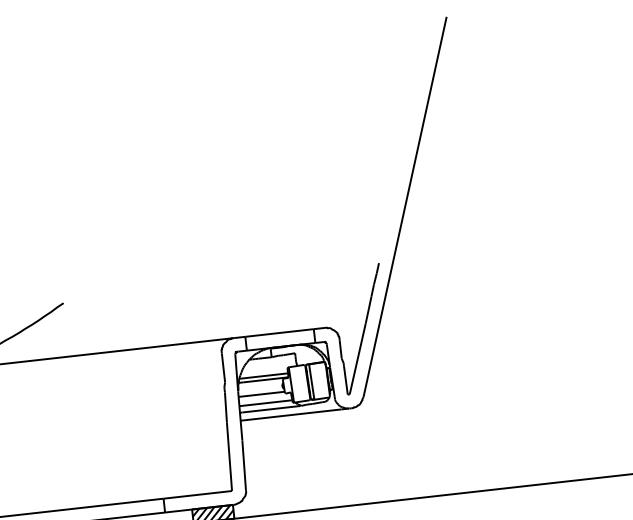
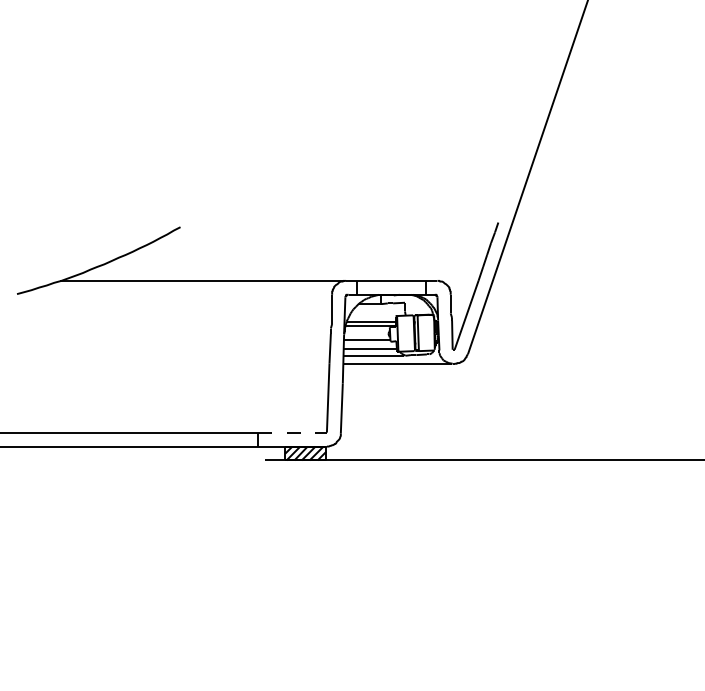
line: (197, 494) -> (292, 432), solid -> dashed

